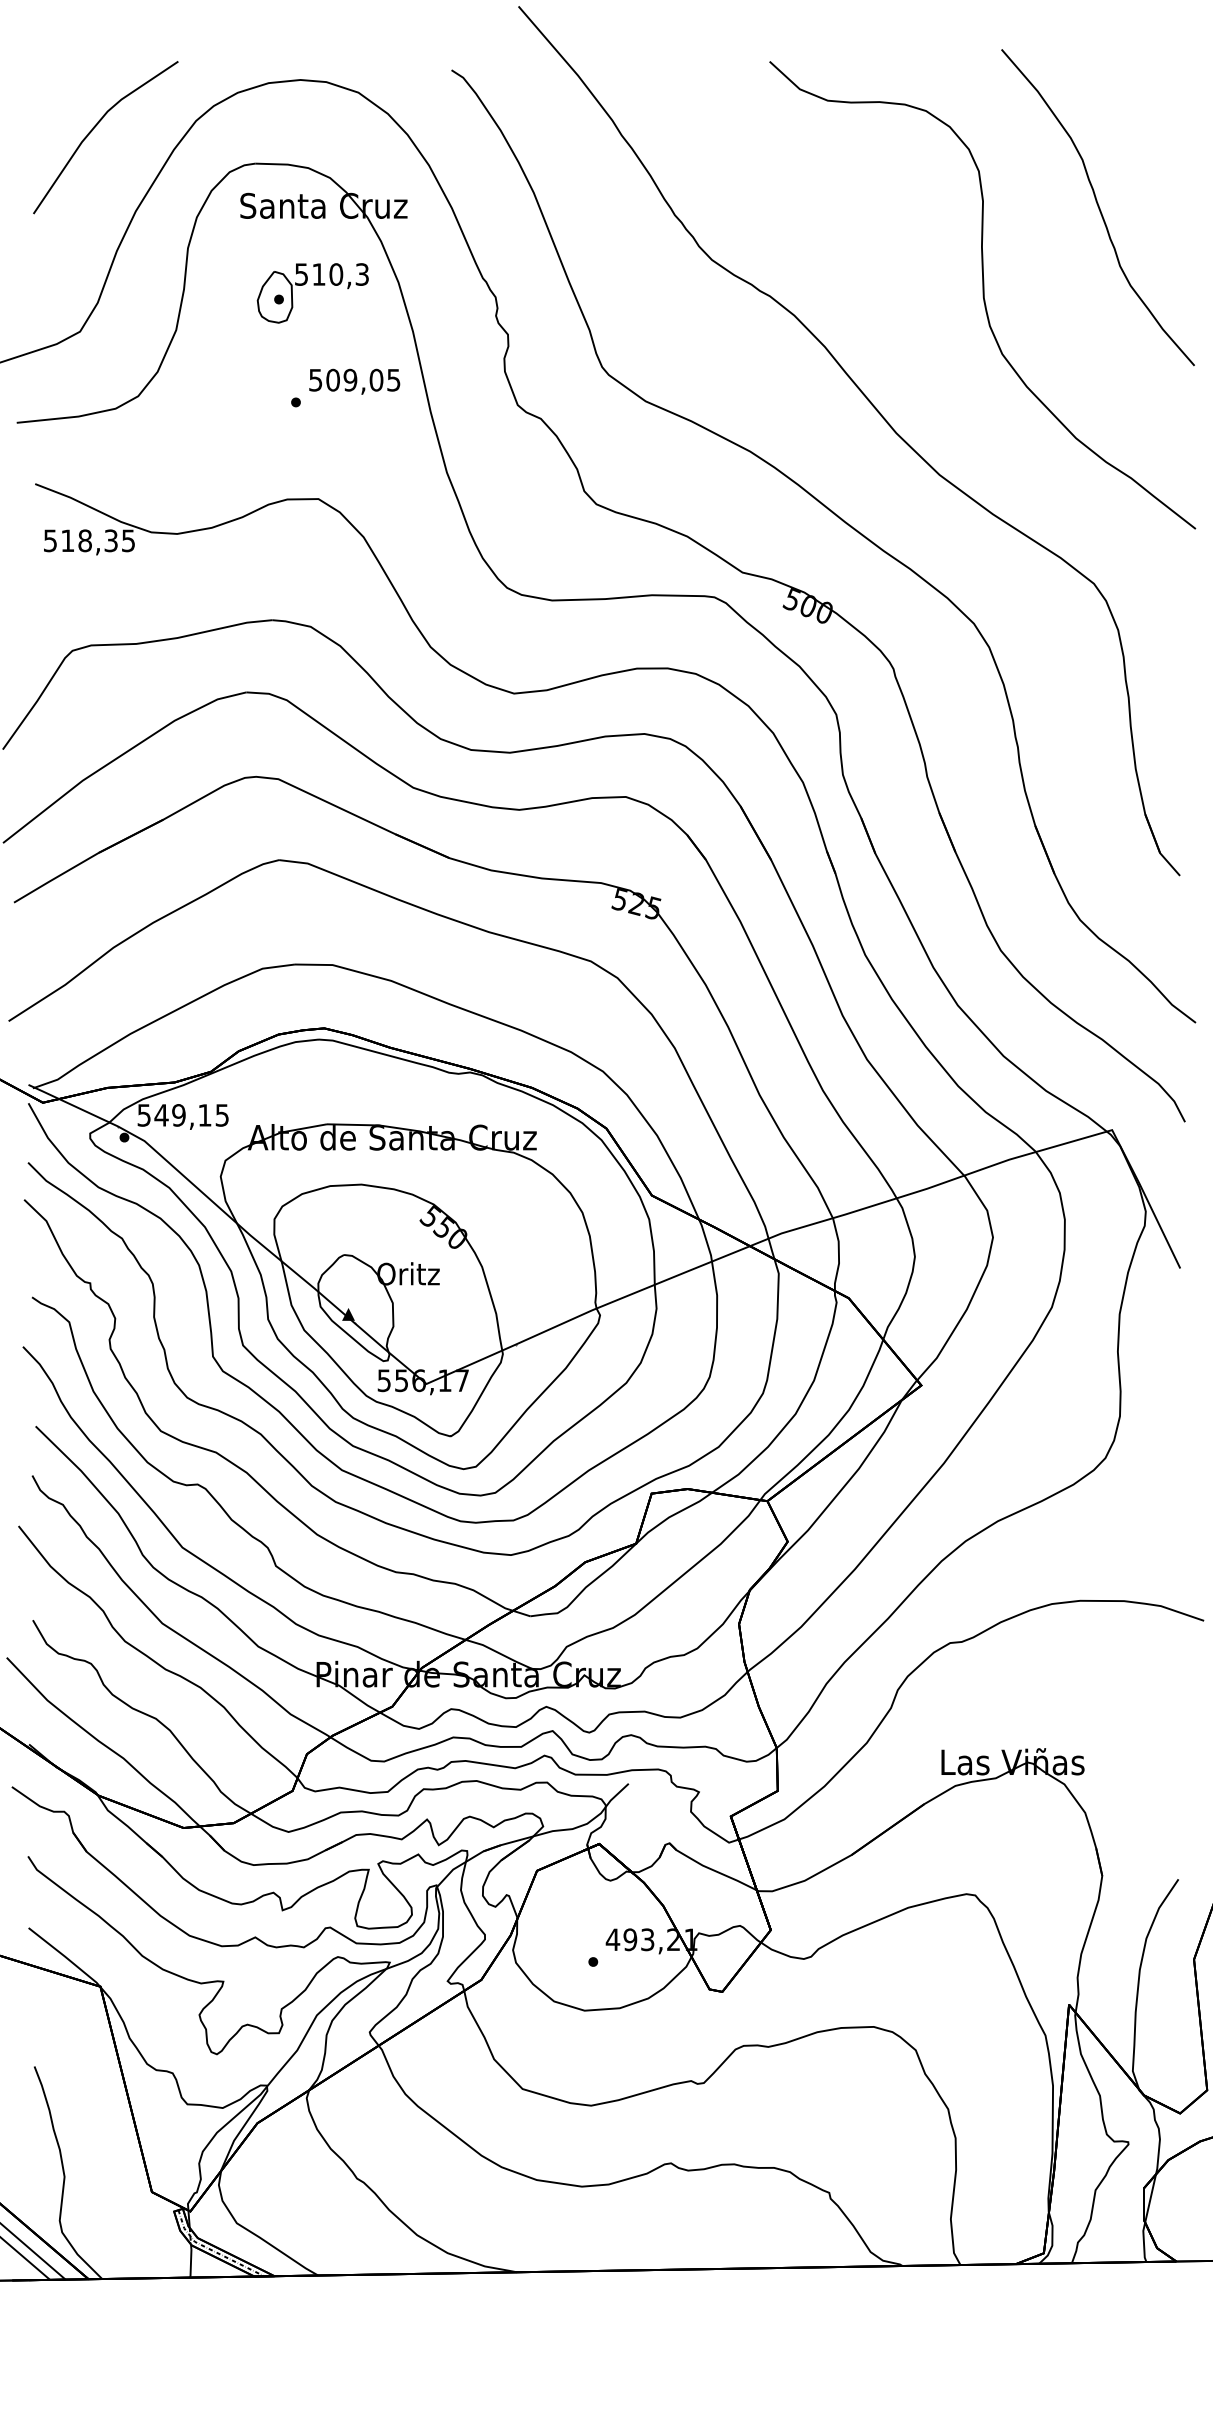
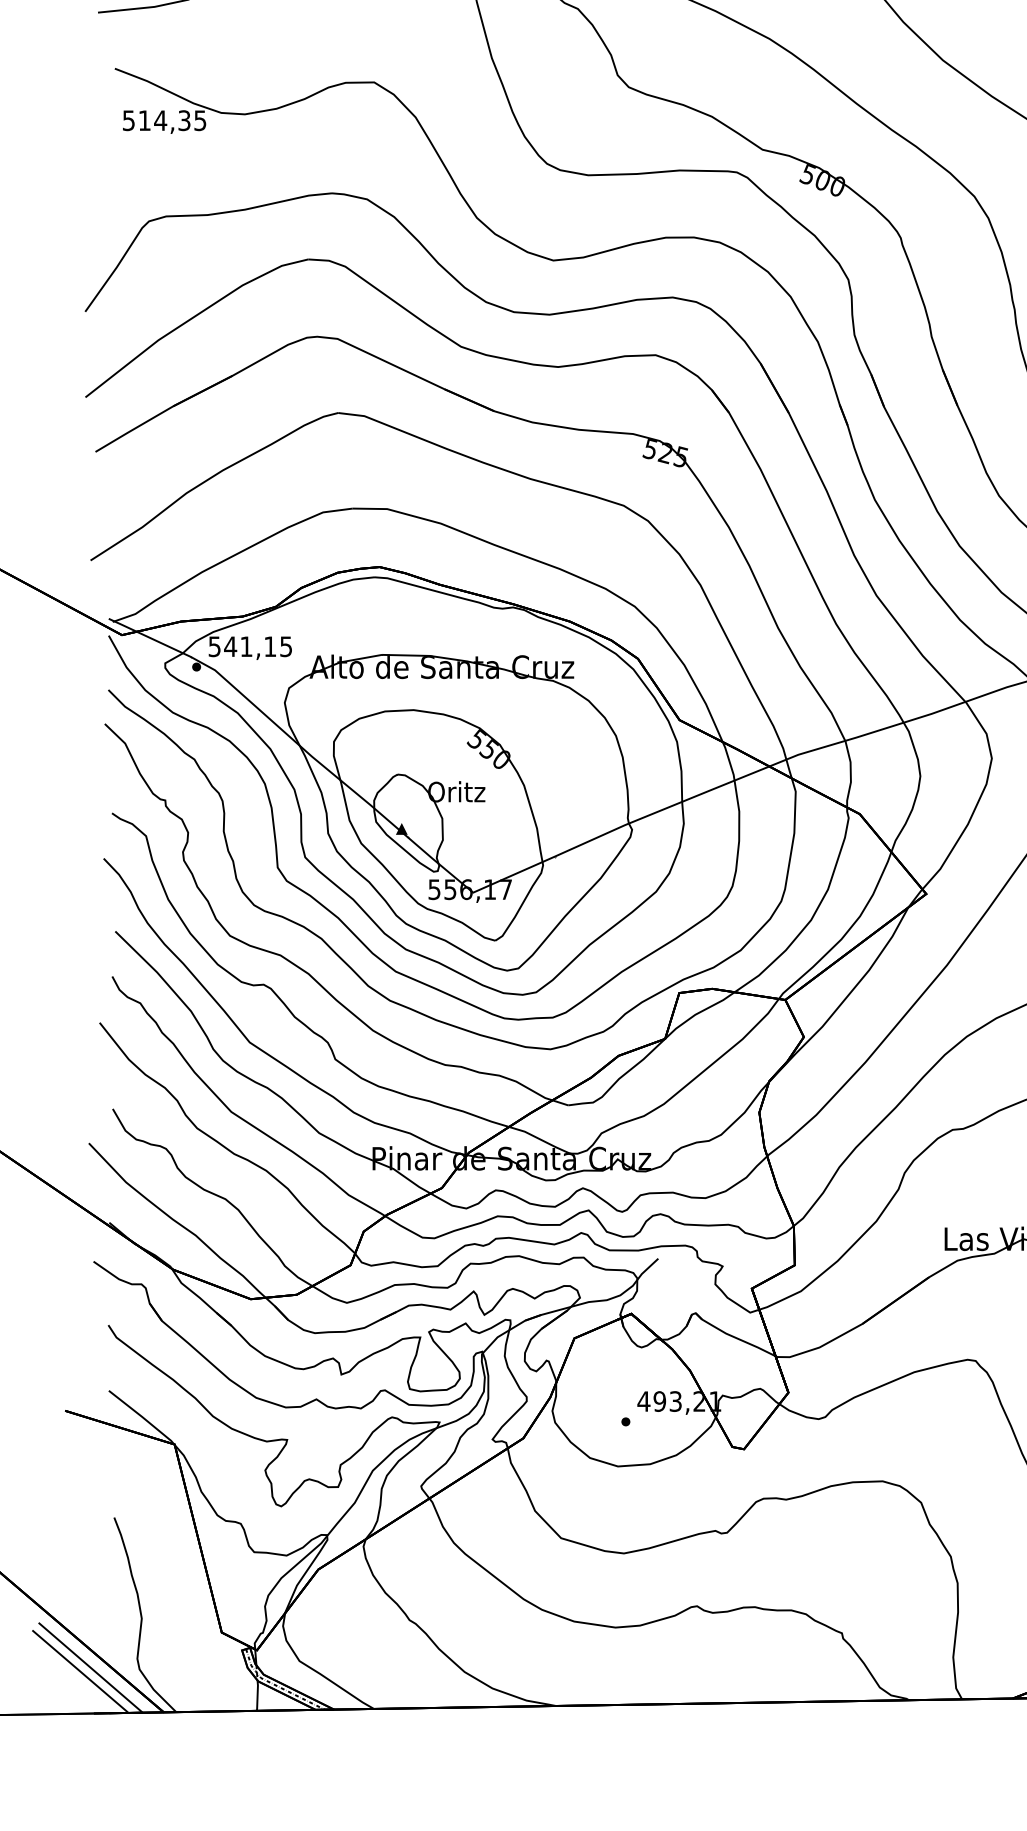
text: (84, 540) -> (160, 120), 518,35 -> 514,35
text: (178, 1115) -> (246, 646), 549,15 -> 541,15

